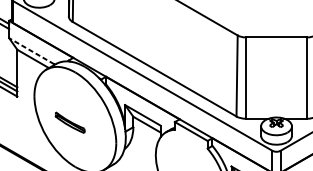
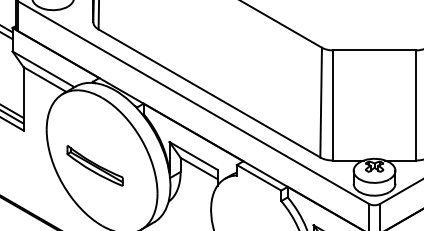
line: (31, 50) -> (42, 68), dashed -> solid
part: (69, 122) -> (94, 165), size x1.43

